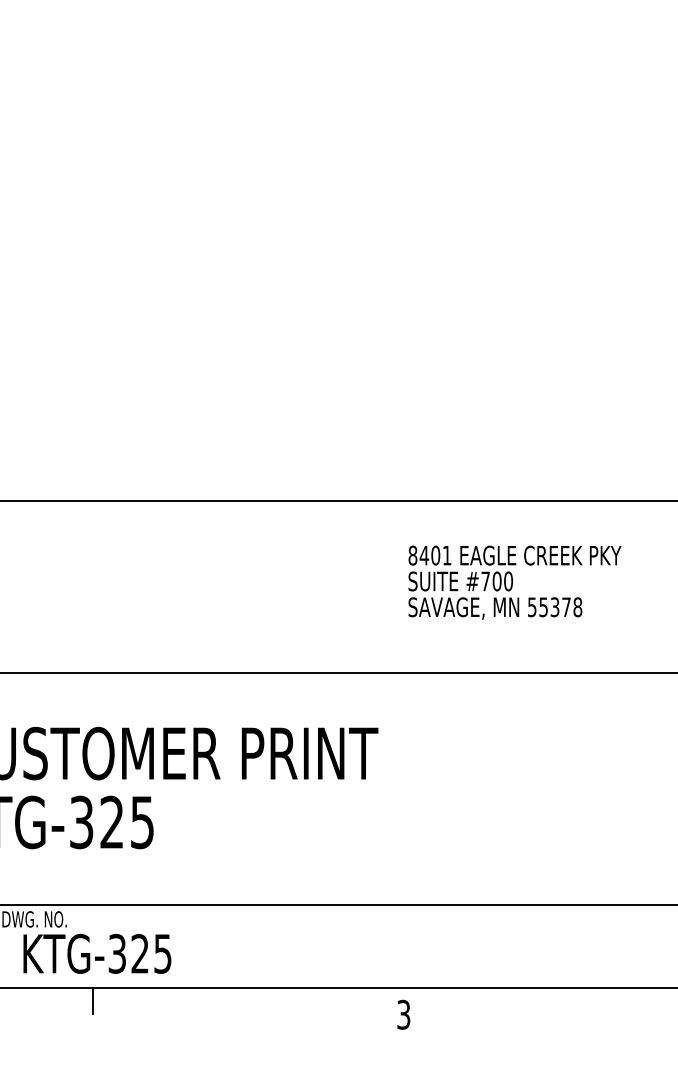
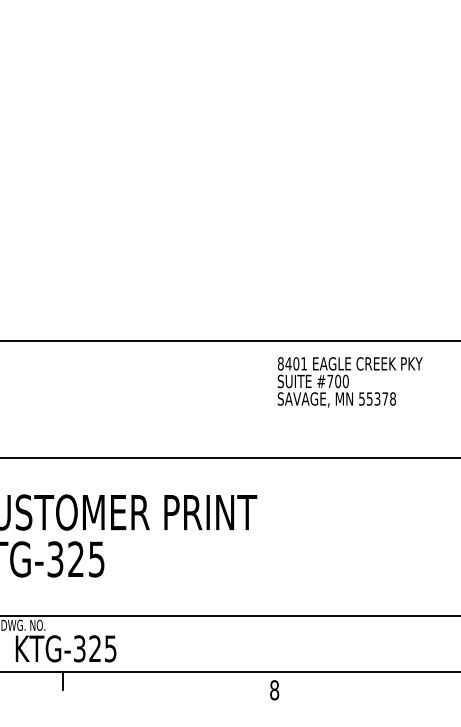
text: (513, 583) -> (349, 382), moved
text: (403, 1015) -> (274, 690), 3 -> 8

